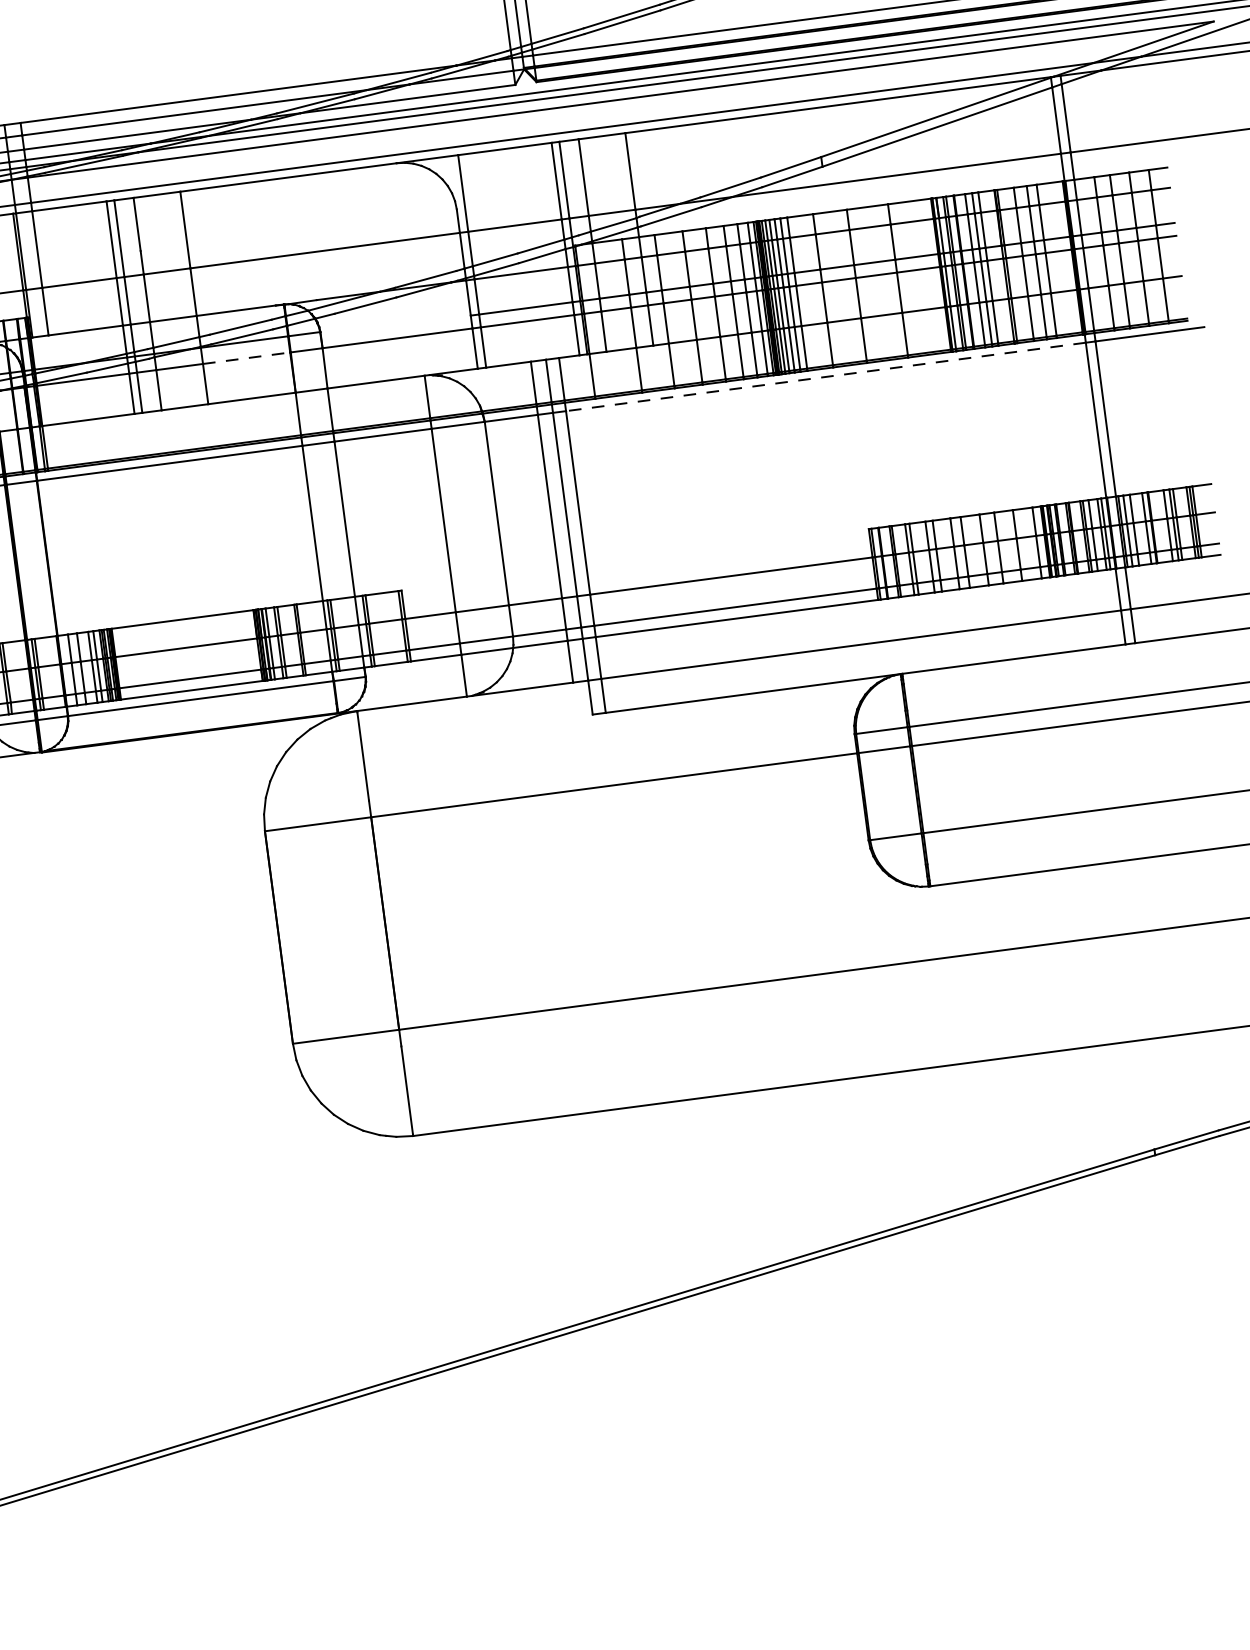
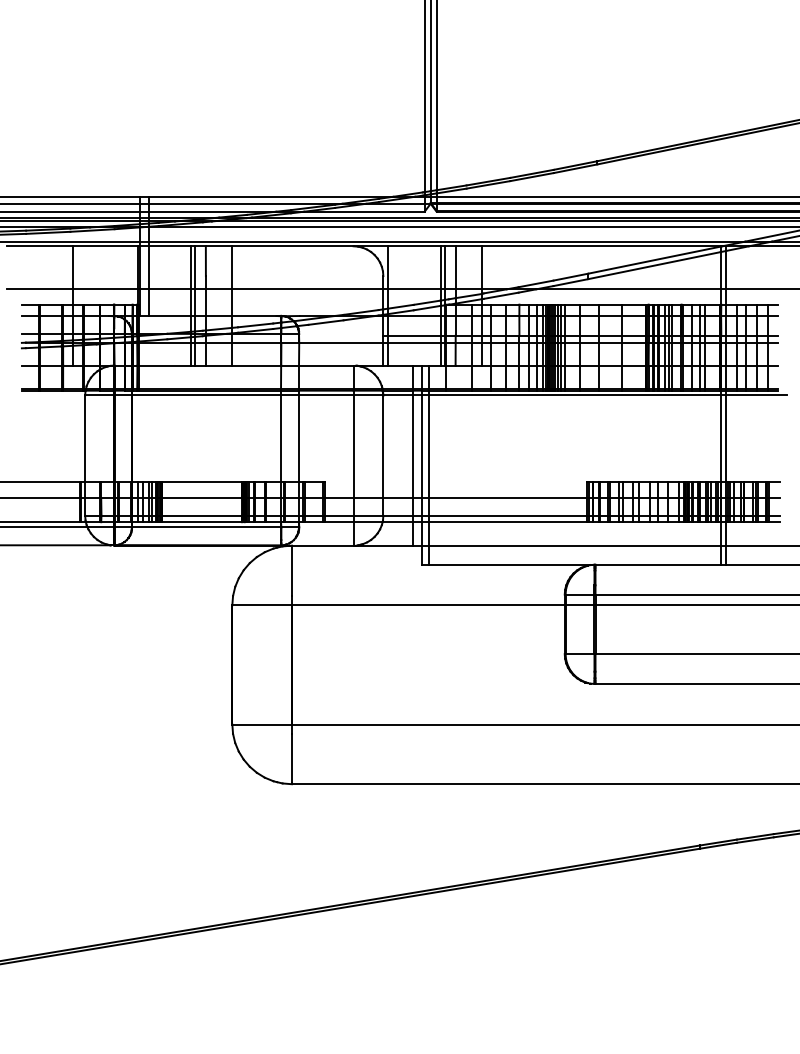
line: (248, 357) -> (257, 342), dashed -> solid
line: (825, 377) -> (574, 395), dashed -> solid

